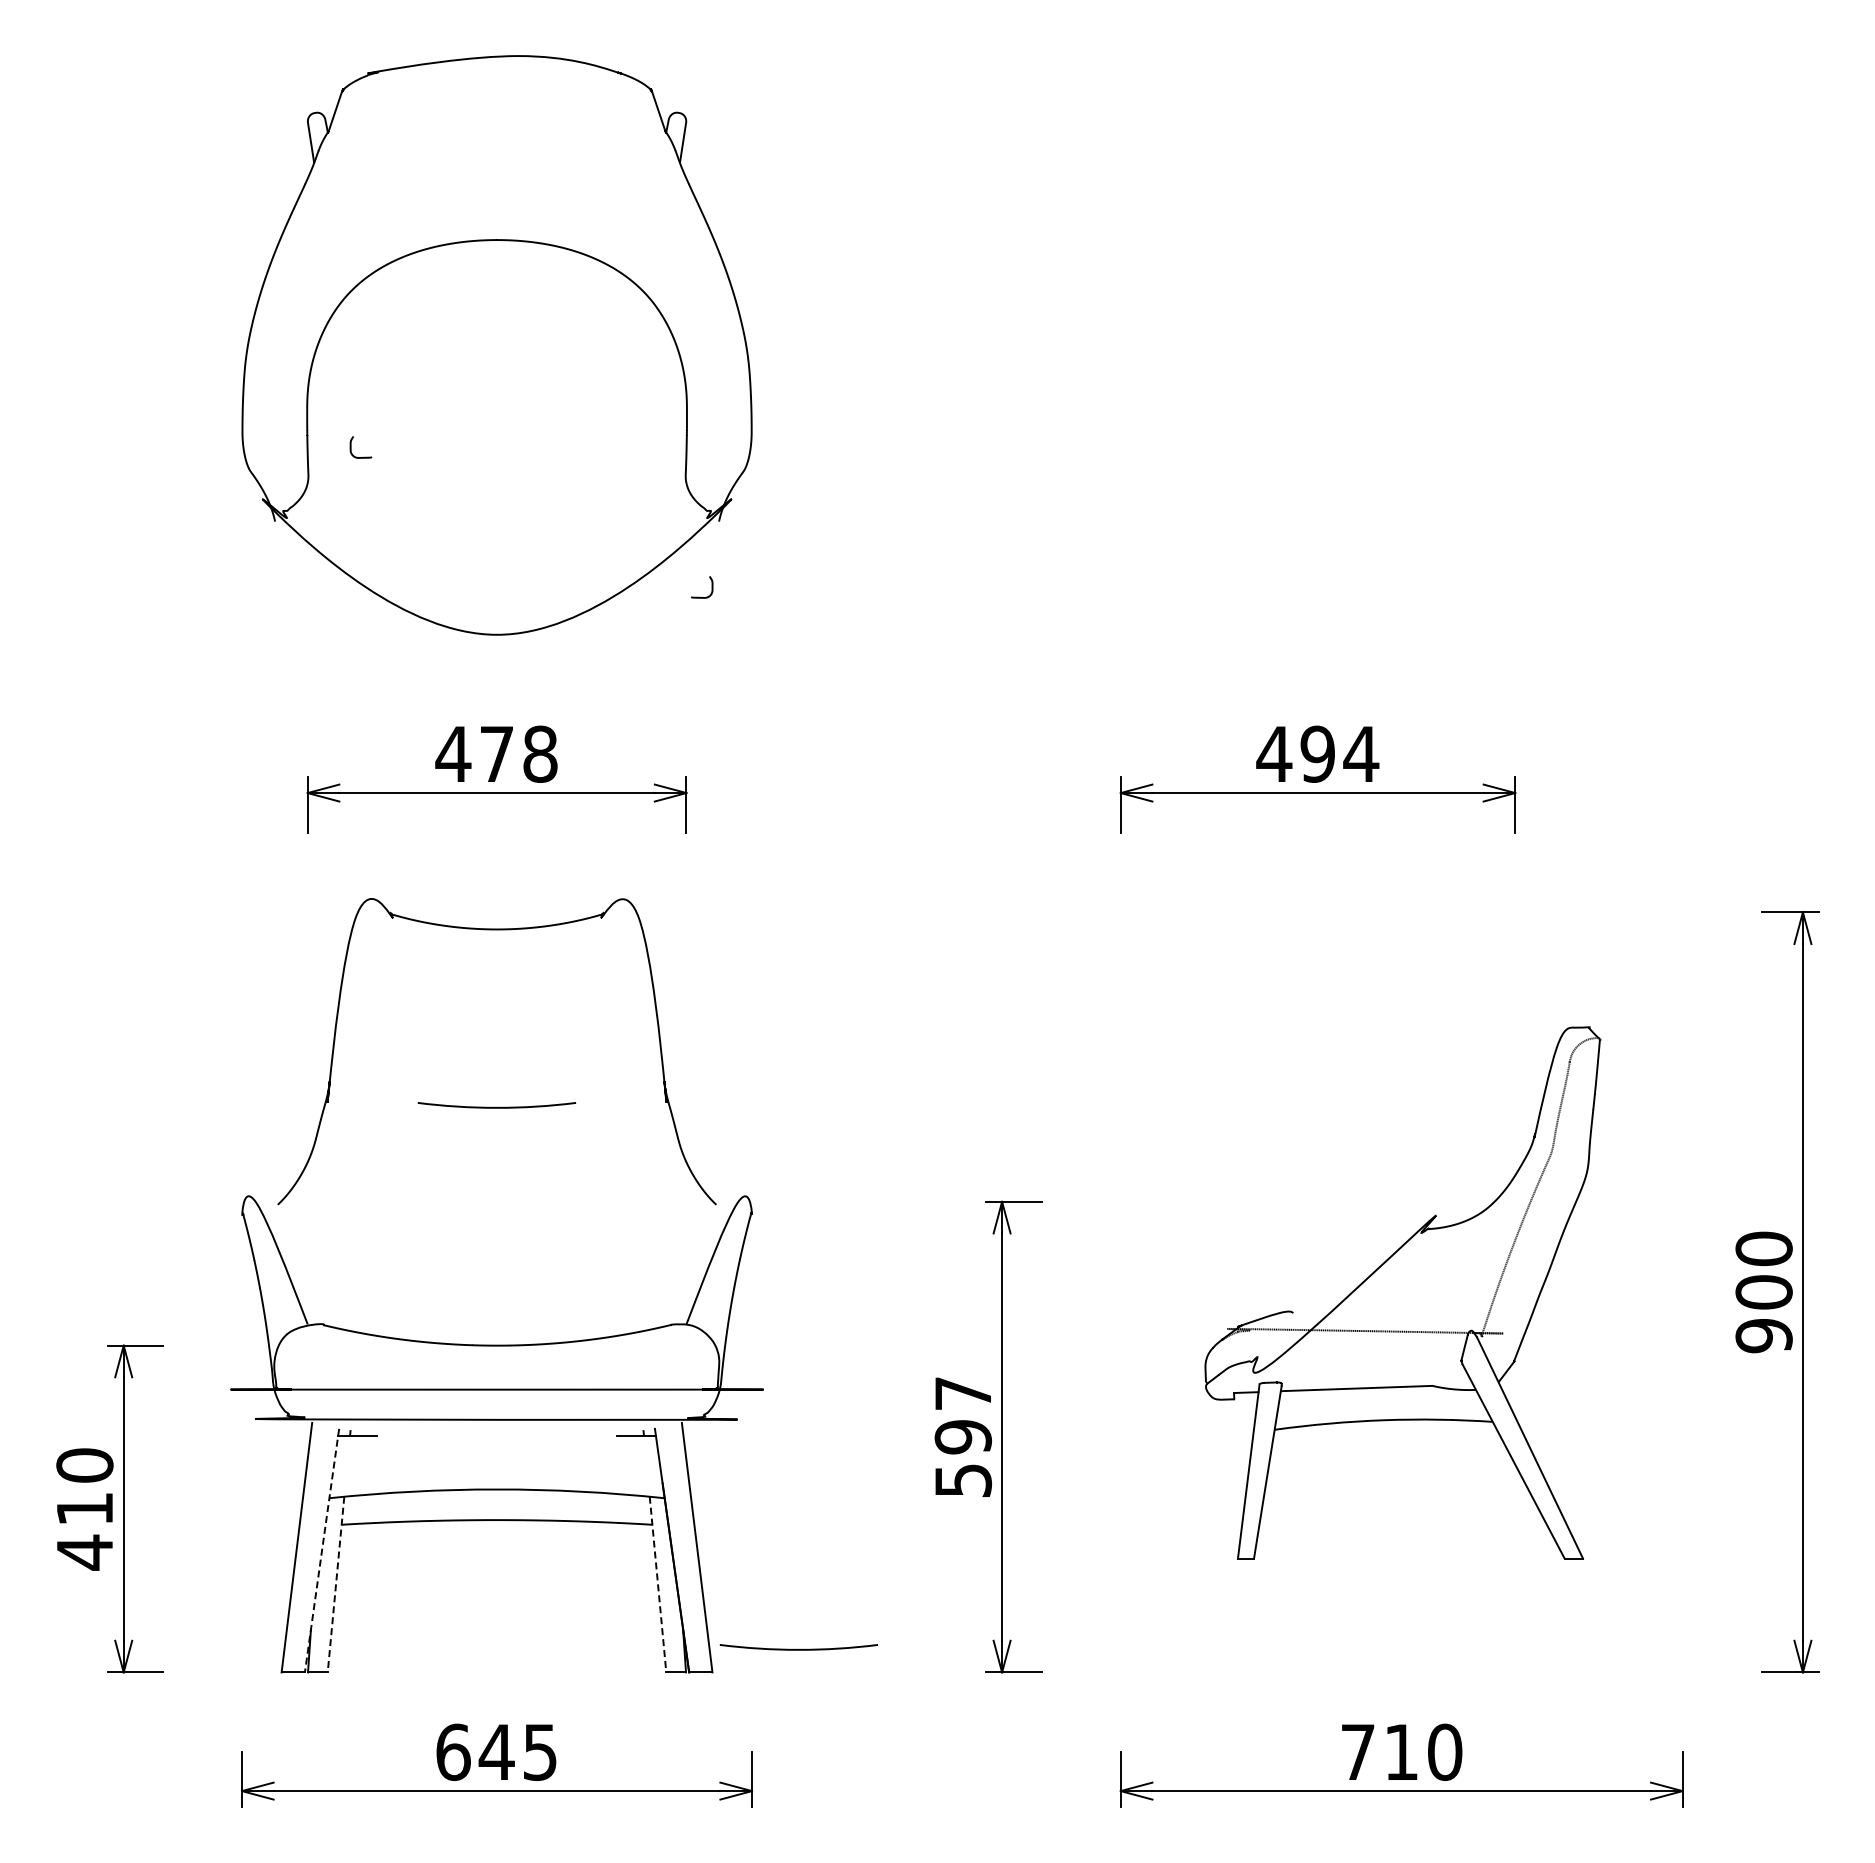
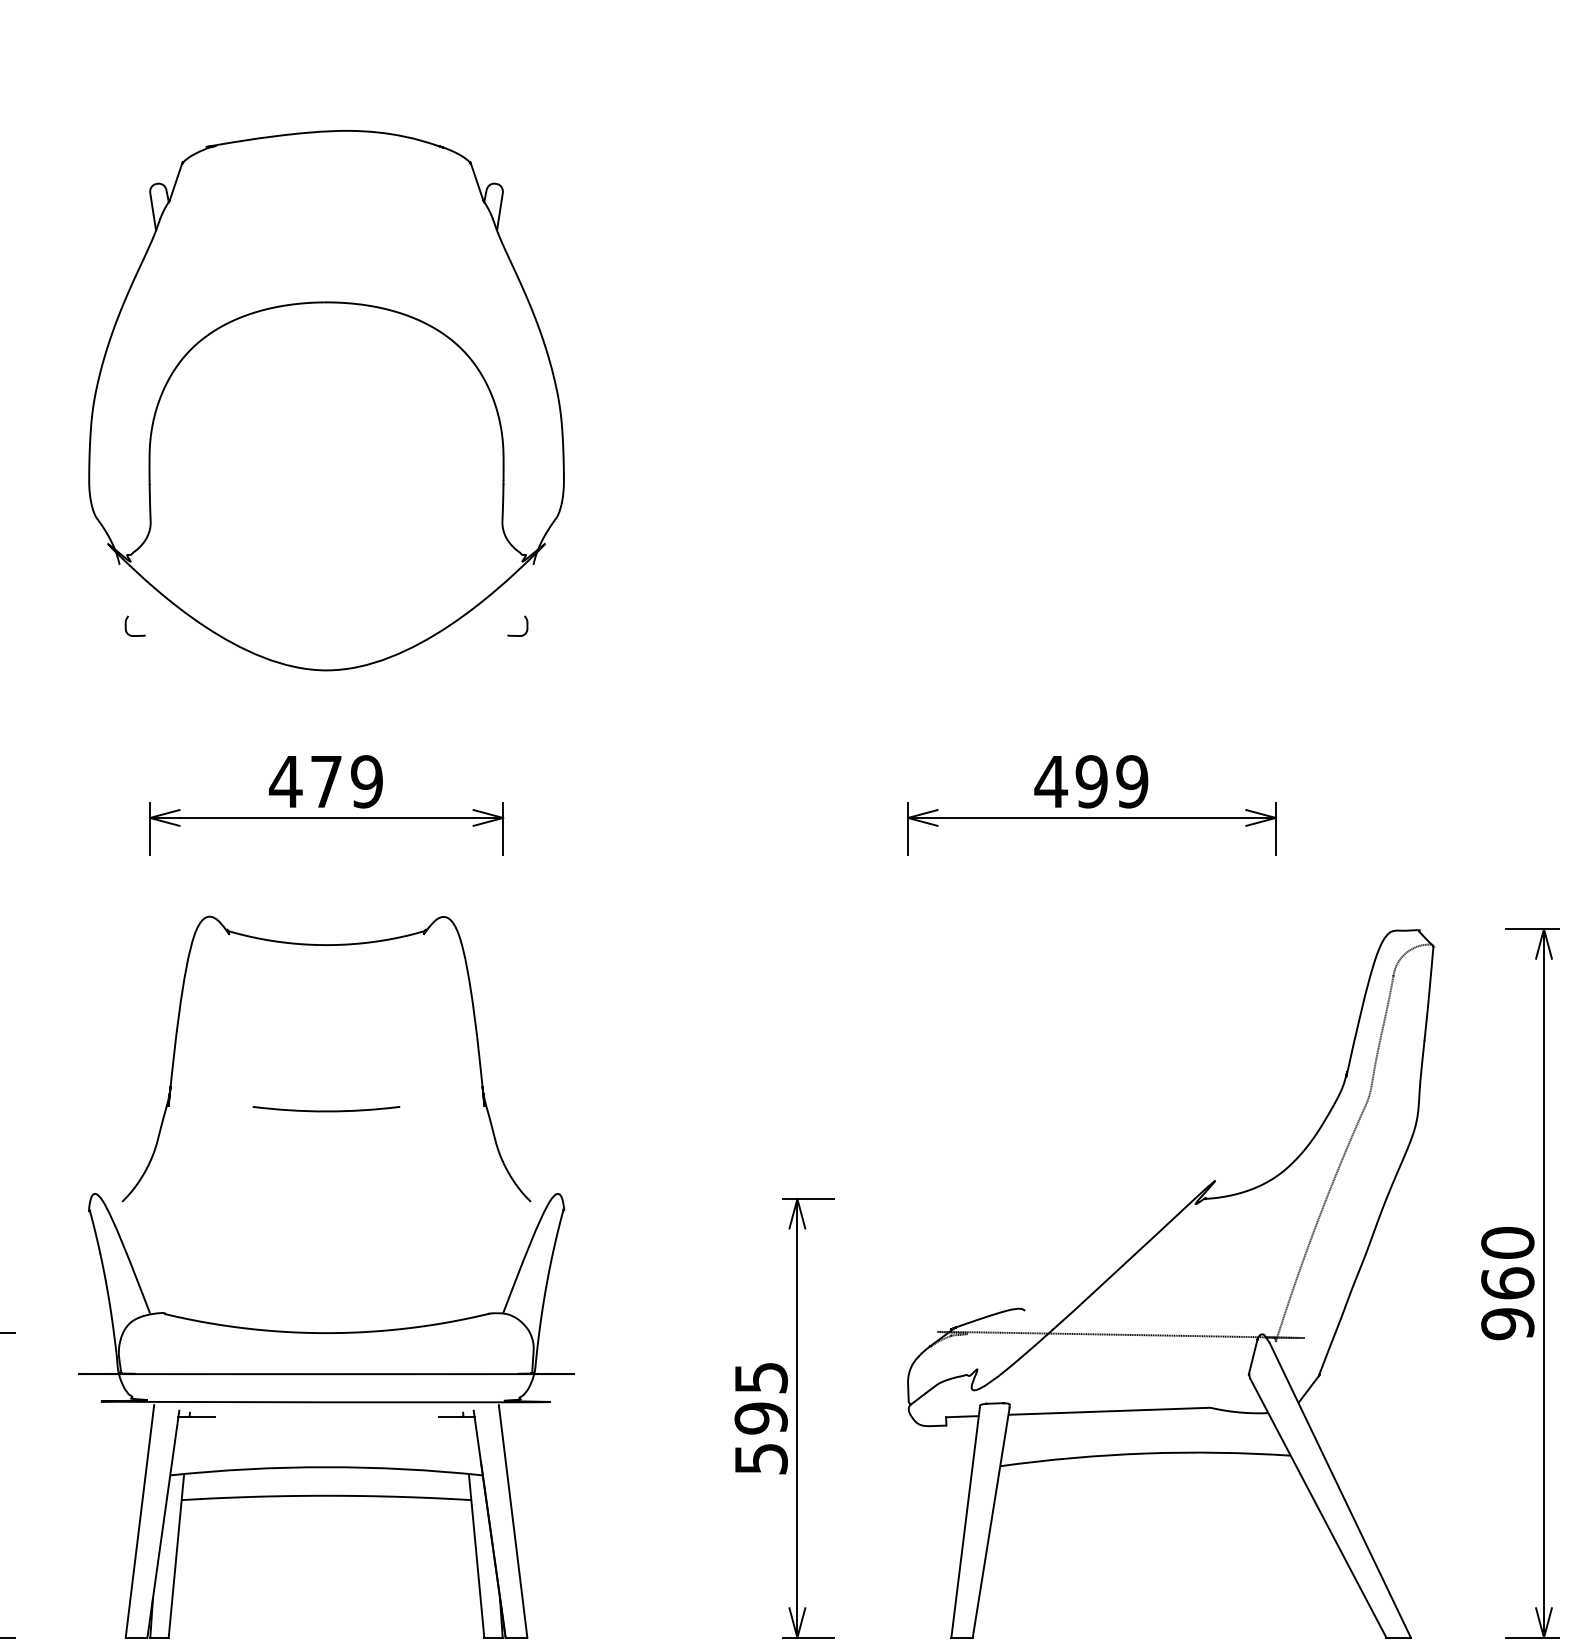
curve: (351, 447) -> (126, 626), moved
text: (540, 753) -> (367, 781), 478 -> 479
text: (1361, 753) -> (1132, 781), 494 -> 499
part: (1402, 1292) -> (1170, 1283), size x1.43
text: (1763, 1292) -> (1507, 1283), 900 -> 960
text: (963, 1393) -> (761, 1377), 597 -> 595
line: (322, 1550) -> (163, 1524), dashed -> solid
line: (335, 1585) -> (175, 1556), dashed -> solid
line: (658, 1585) -> (477, 1556), dashed -> solid
arc: (798, 1648) -> (607, 1615), removed

